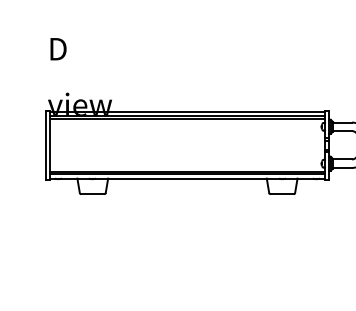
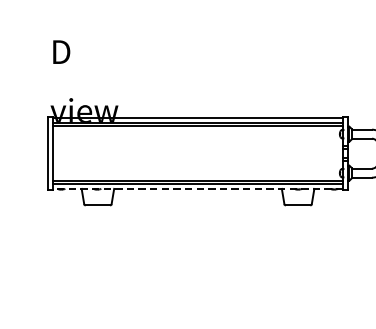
line: (187, 178) -> (198, 188), solid -> dashed

